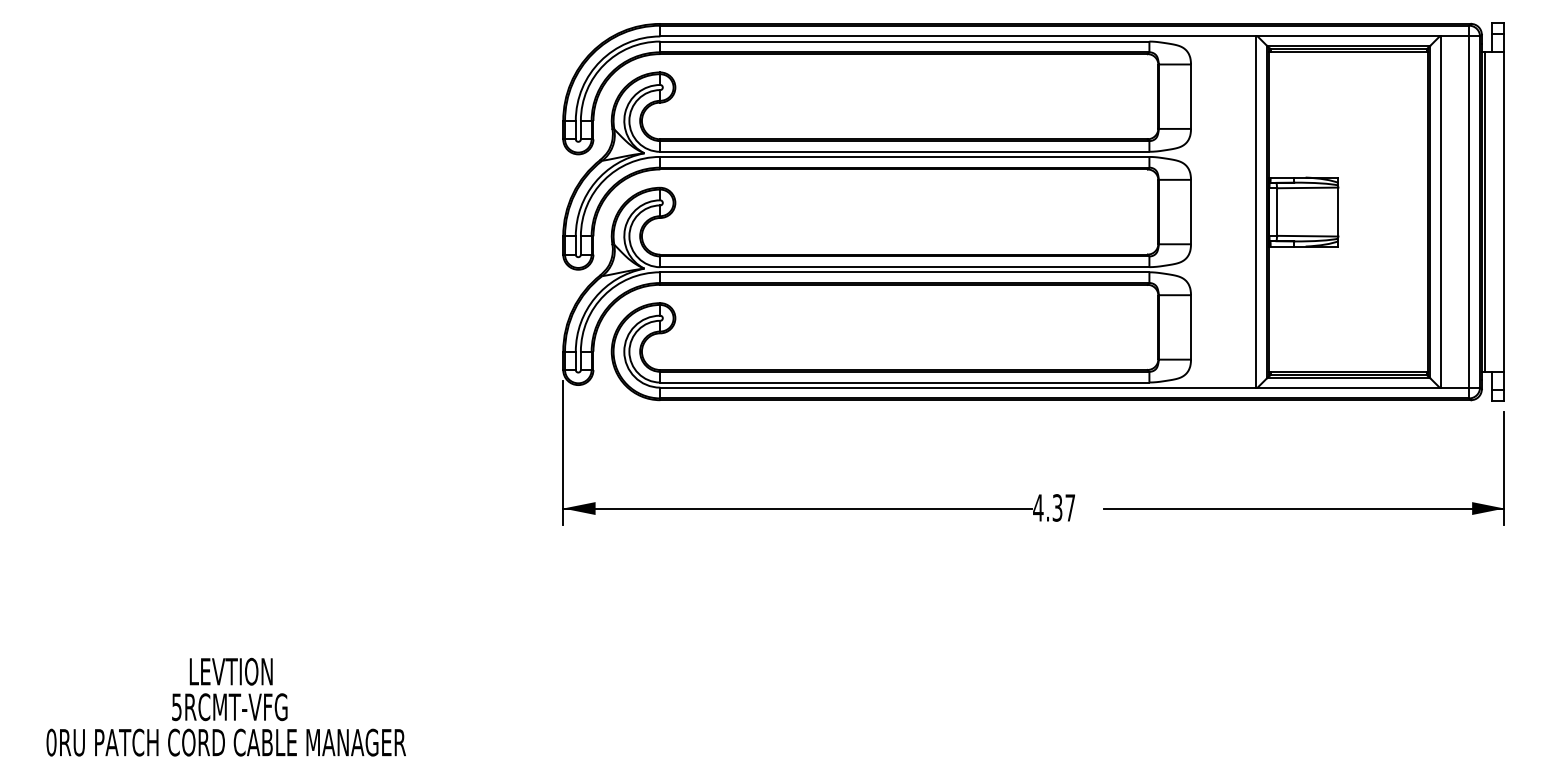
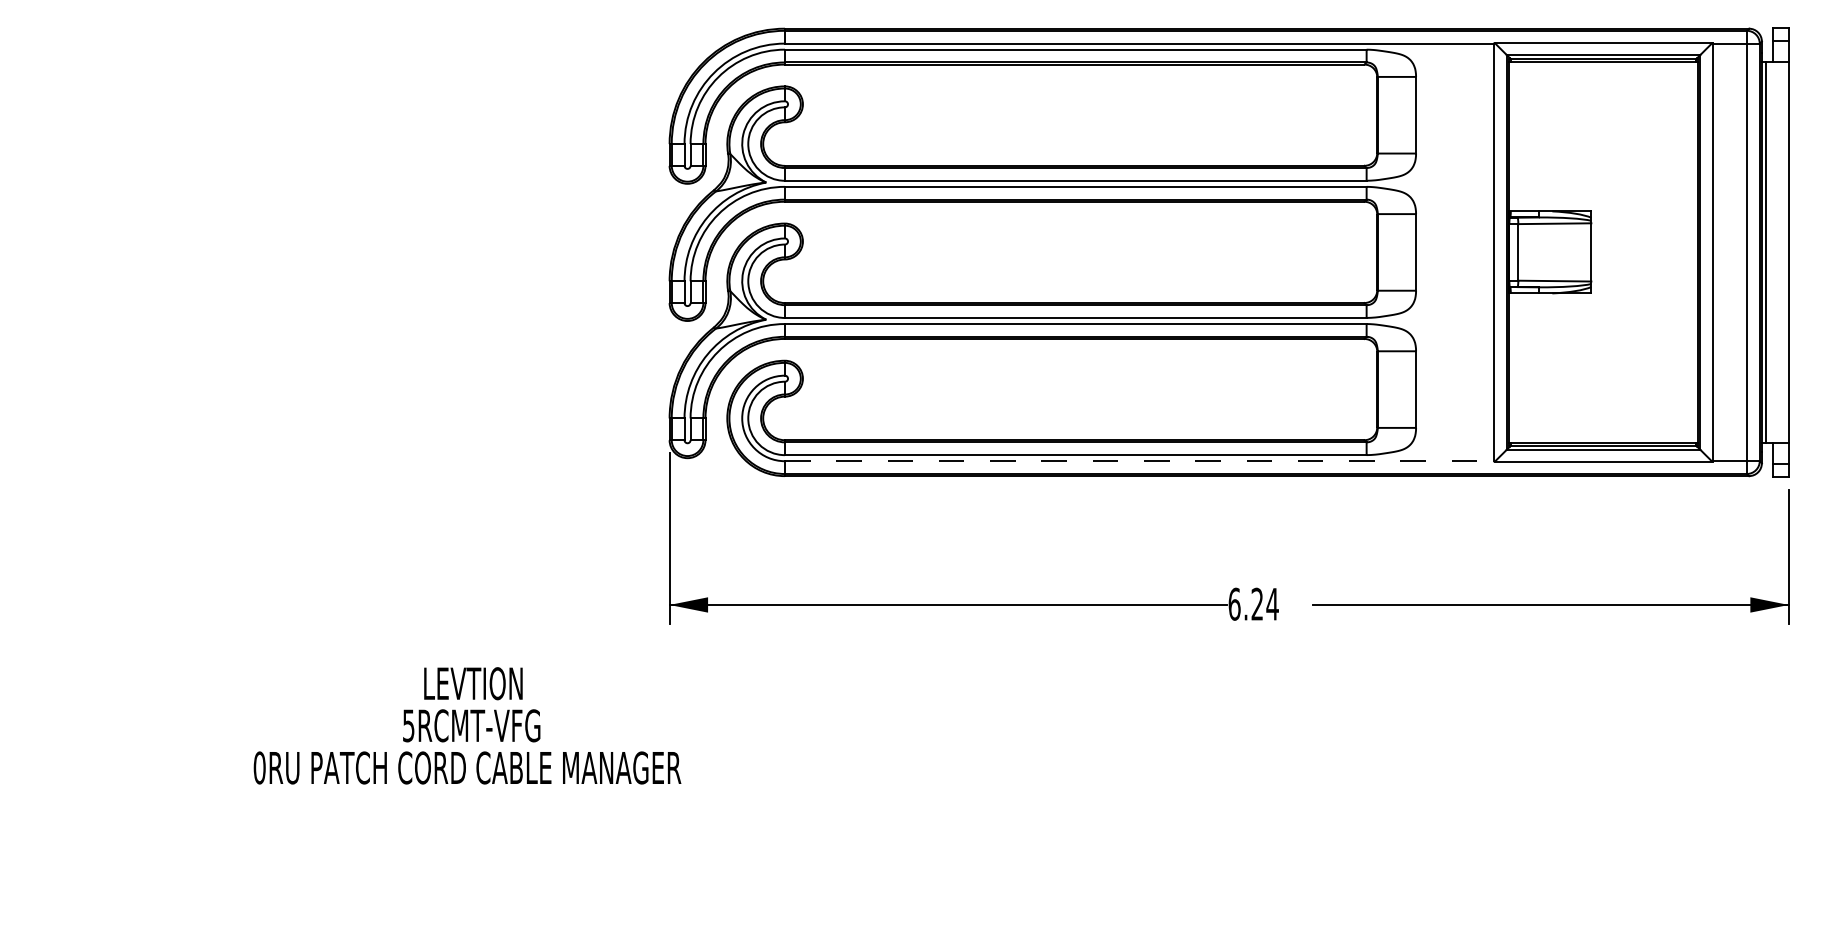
line: (958, 387) -> (1139, 461), solid -> dashed
text: (1054, 507) -> (1253, 603), 4.37 -> 6.24
text: (225, 706) -> (466, 725), moved

